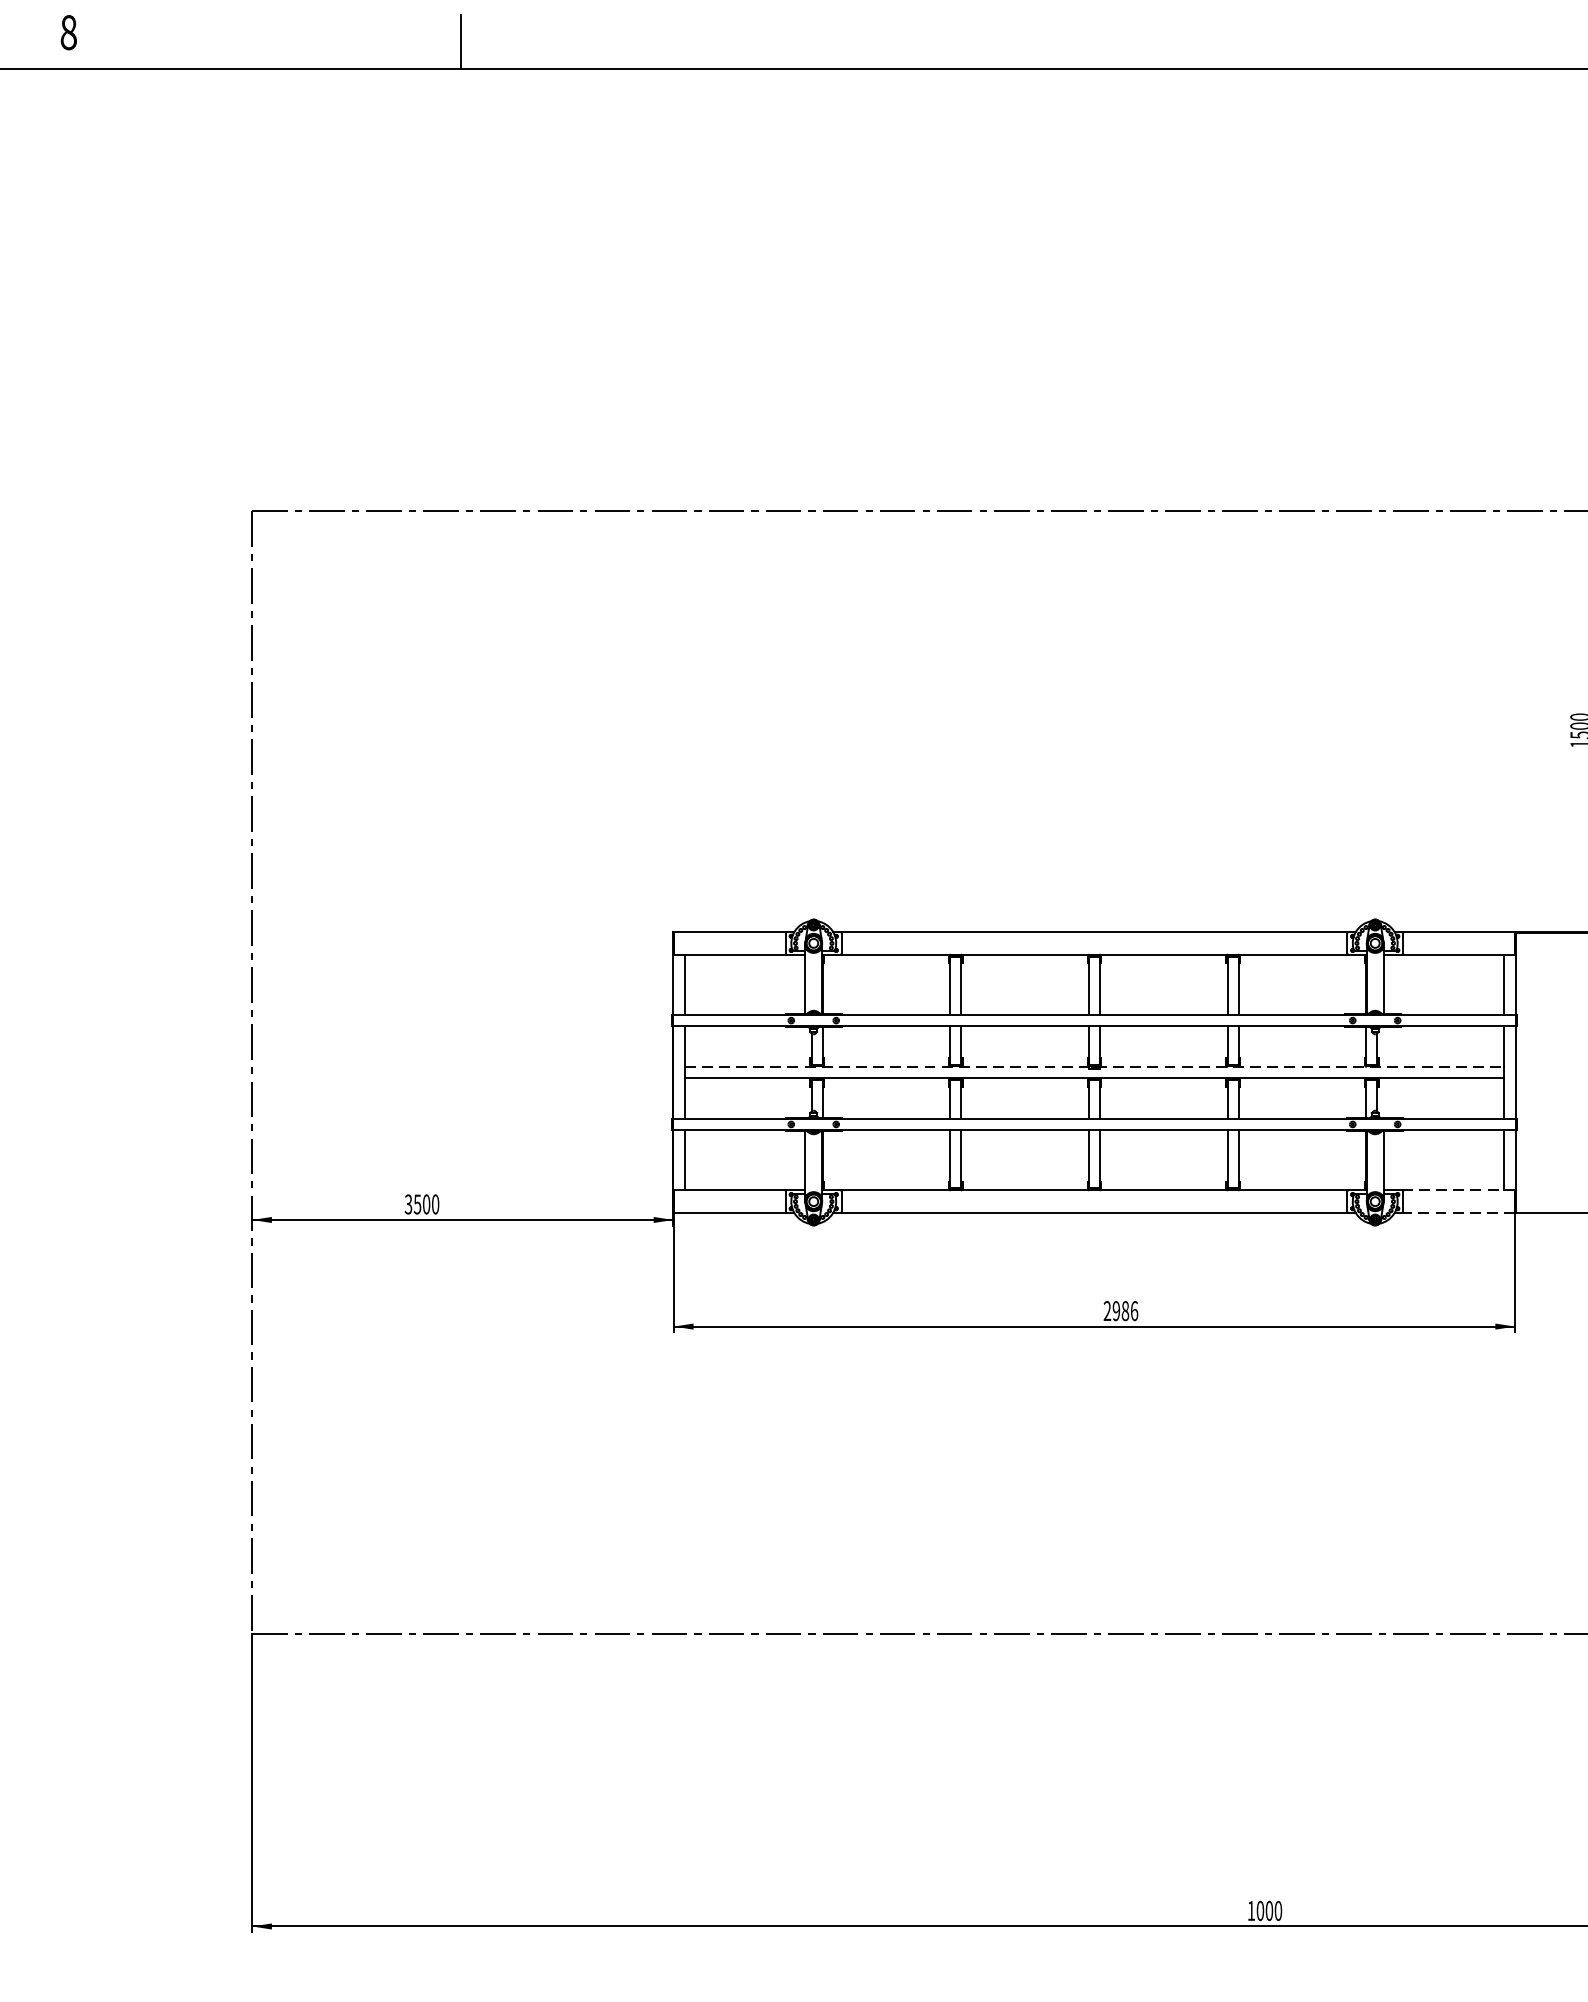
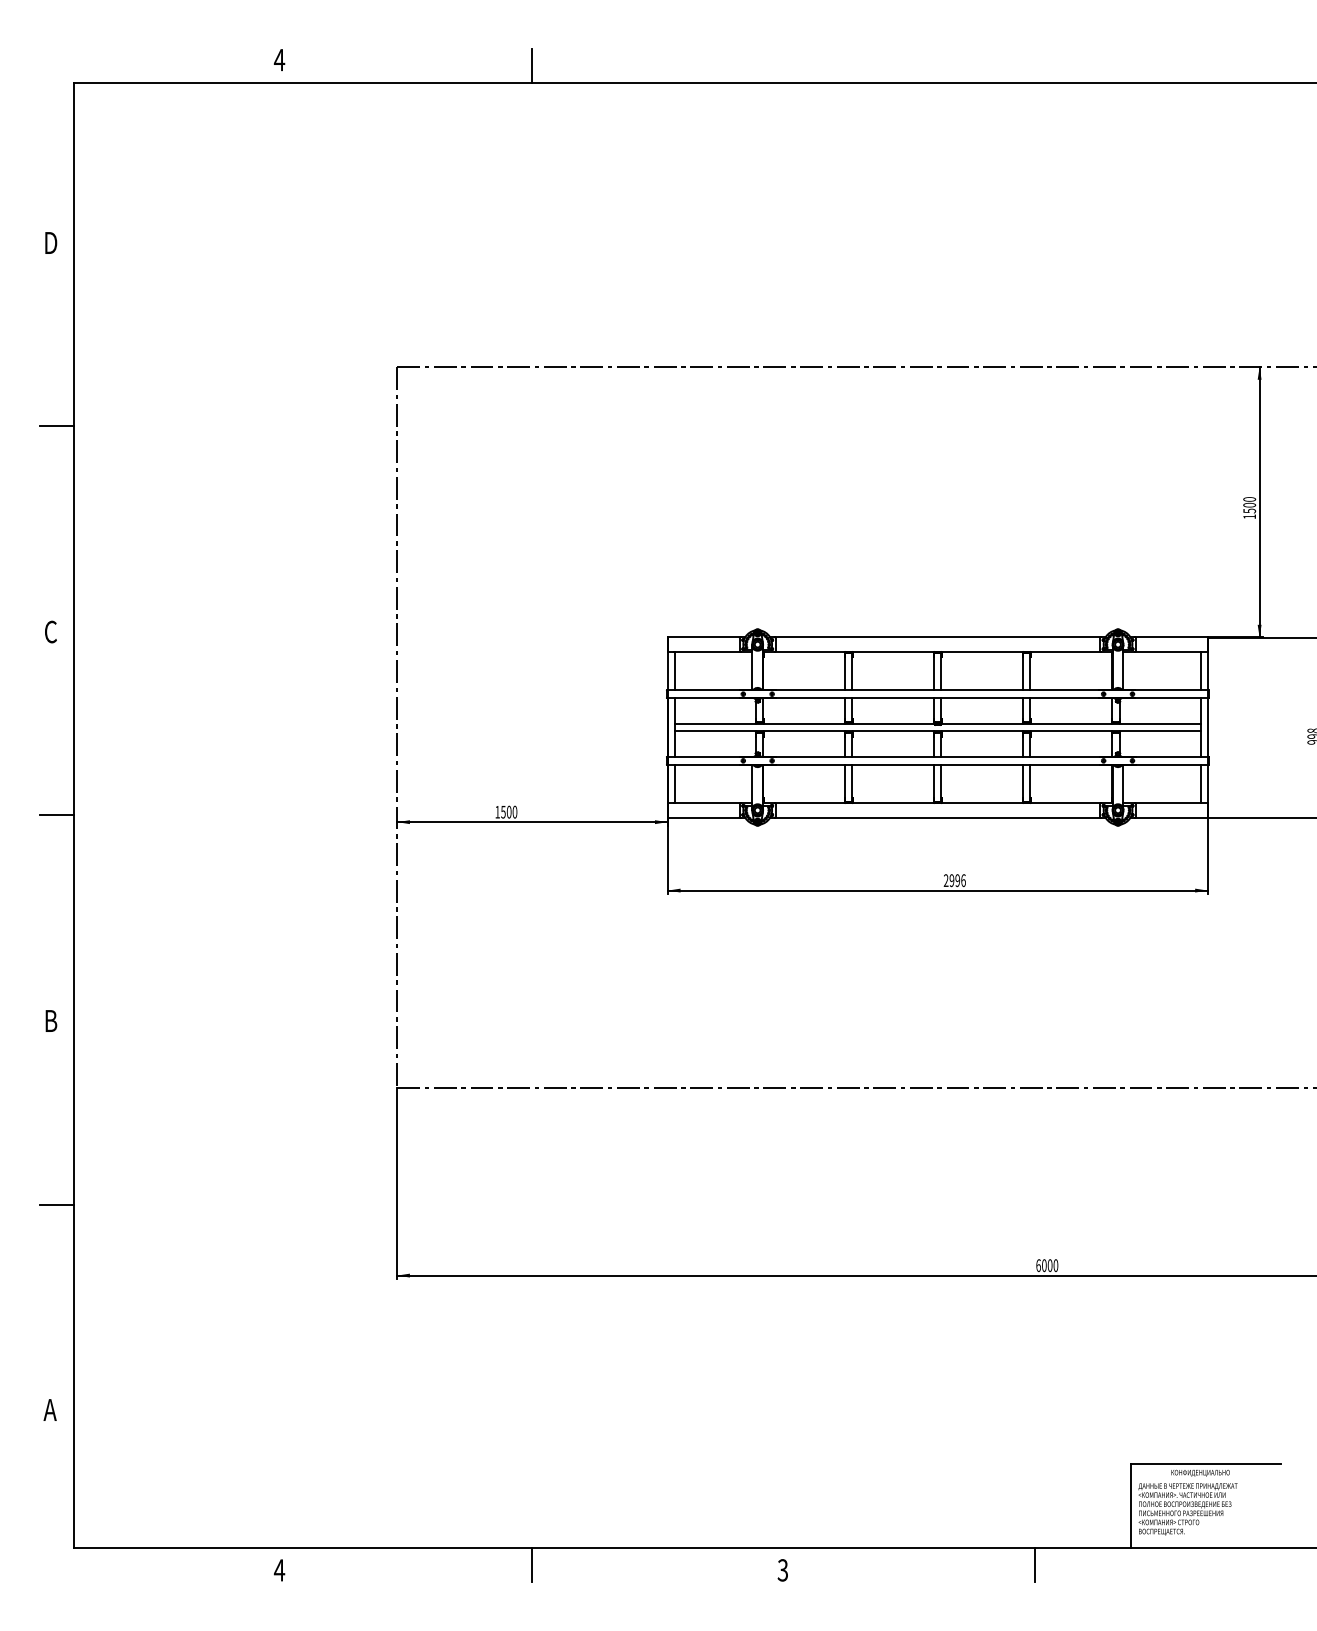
text: (68, 31) -> (279, 59), 8 -> 4
line: (1095, 1066) -> (938, 723), dashed -> solid
line: (1453, 1190) -> (1168, 803), dashed -> solid
text: (408, 1203) -> (497, 811), 3500 -> 1500
line: (1456, 1212) -> (1170, 817), dashed -> solid
text: (1125, 1310) -> (957, 880), 2986 -> 2996
text: (1251, 1910) -> (1038, 1265), 1000 -> 6000

